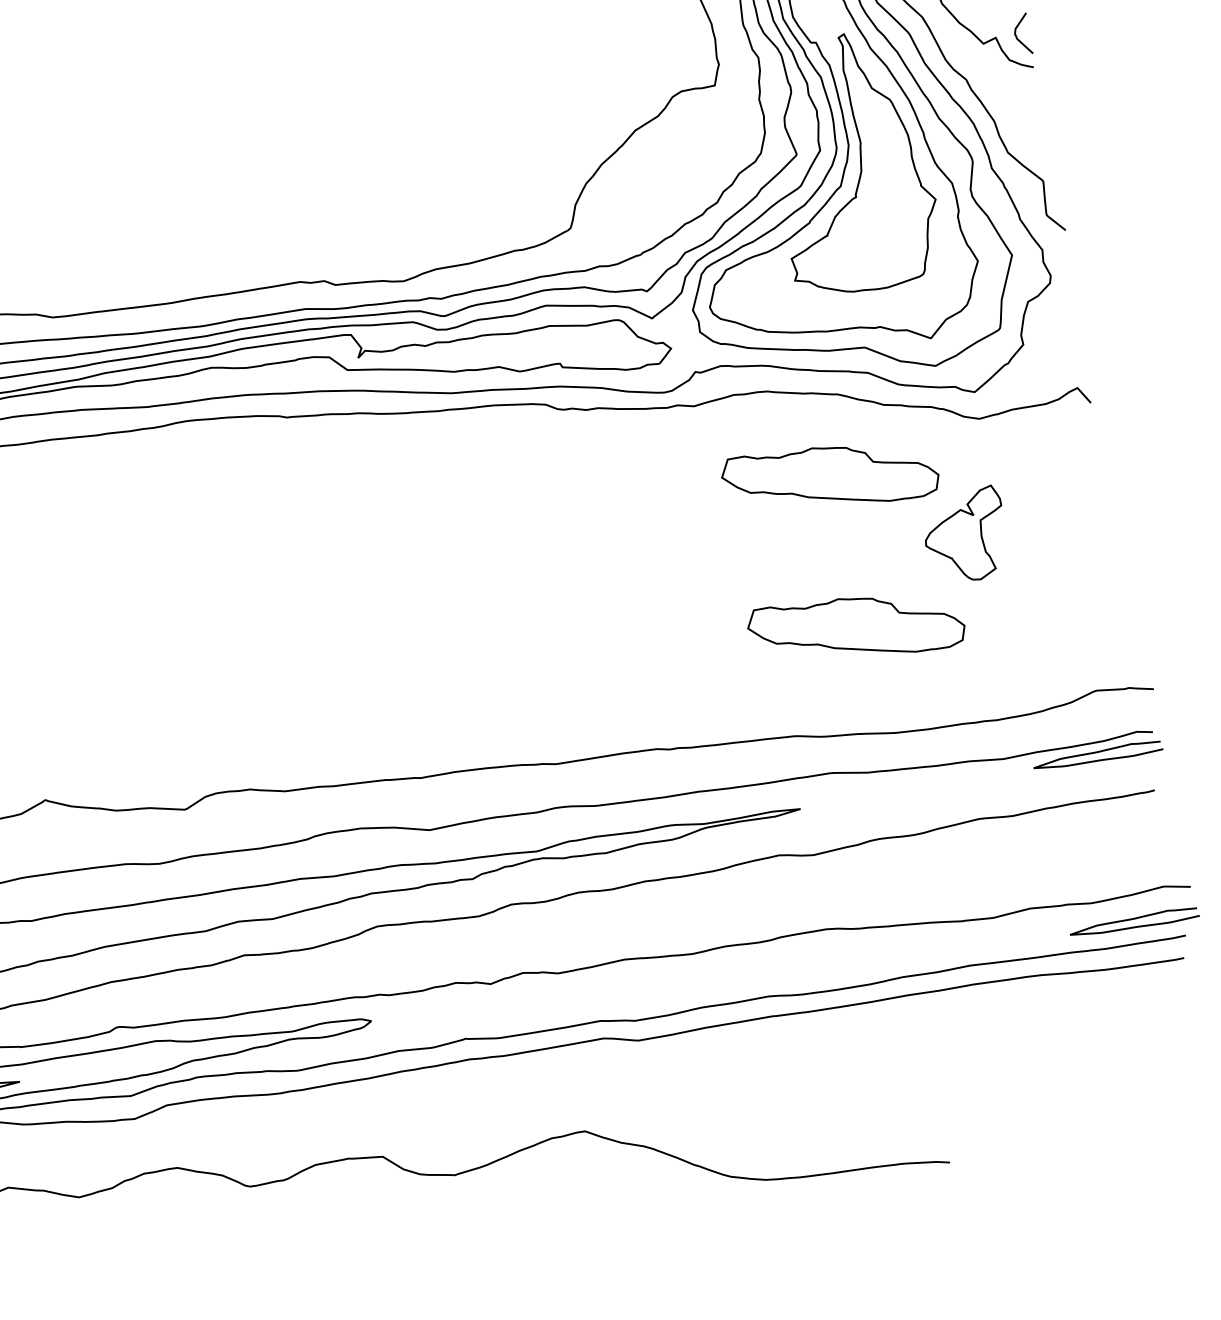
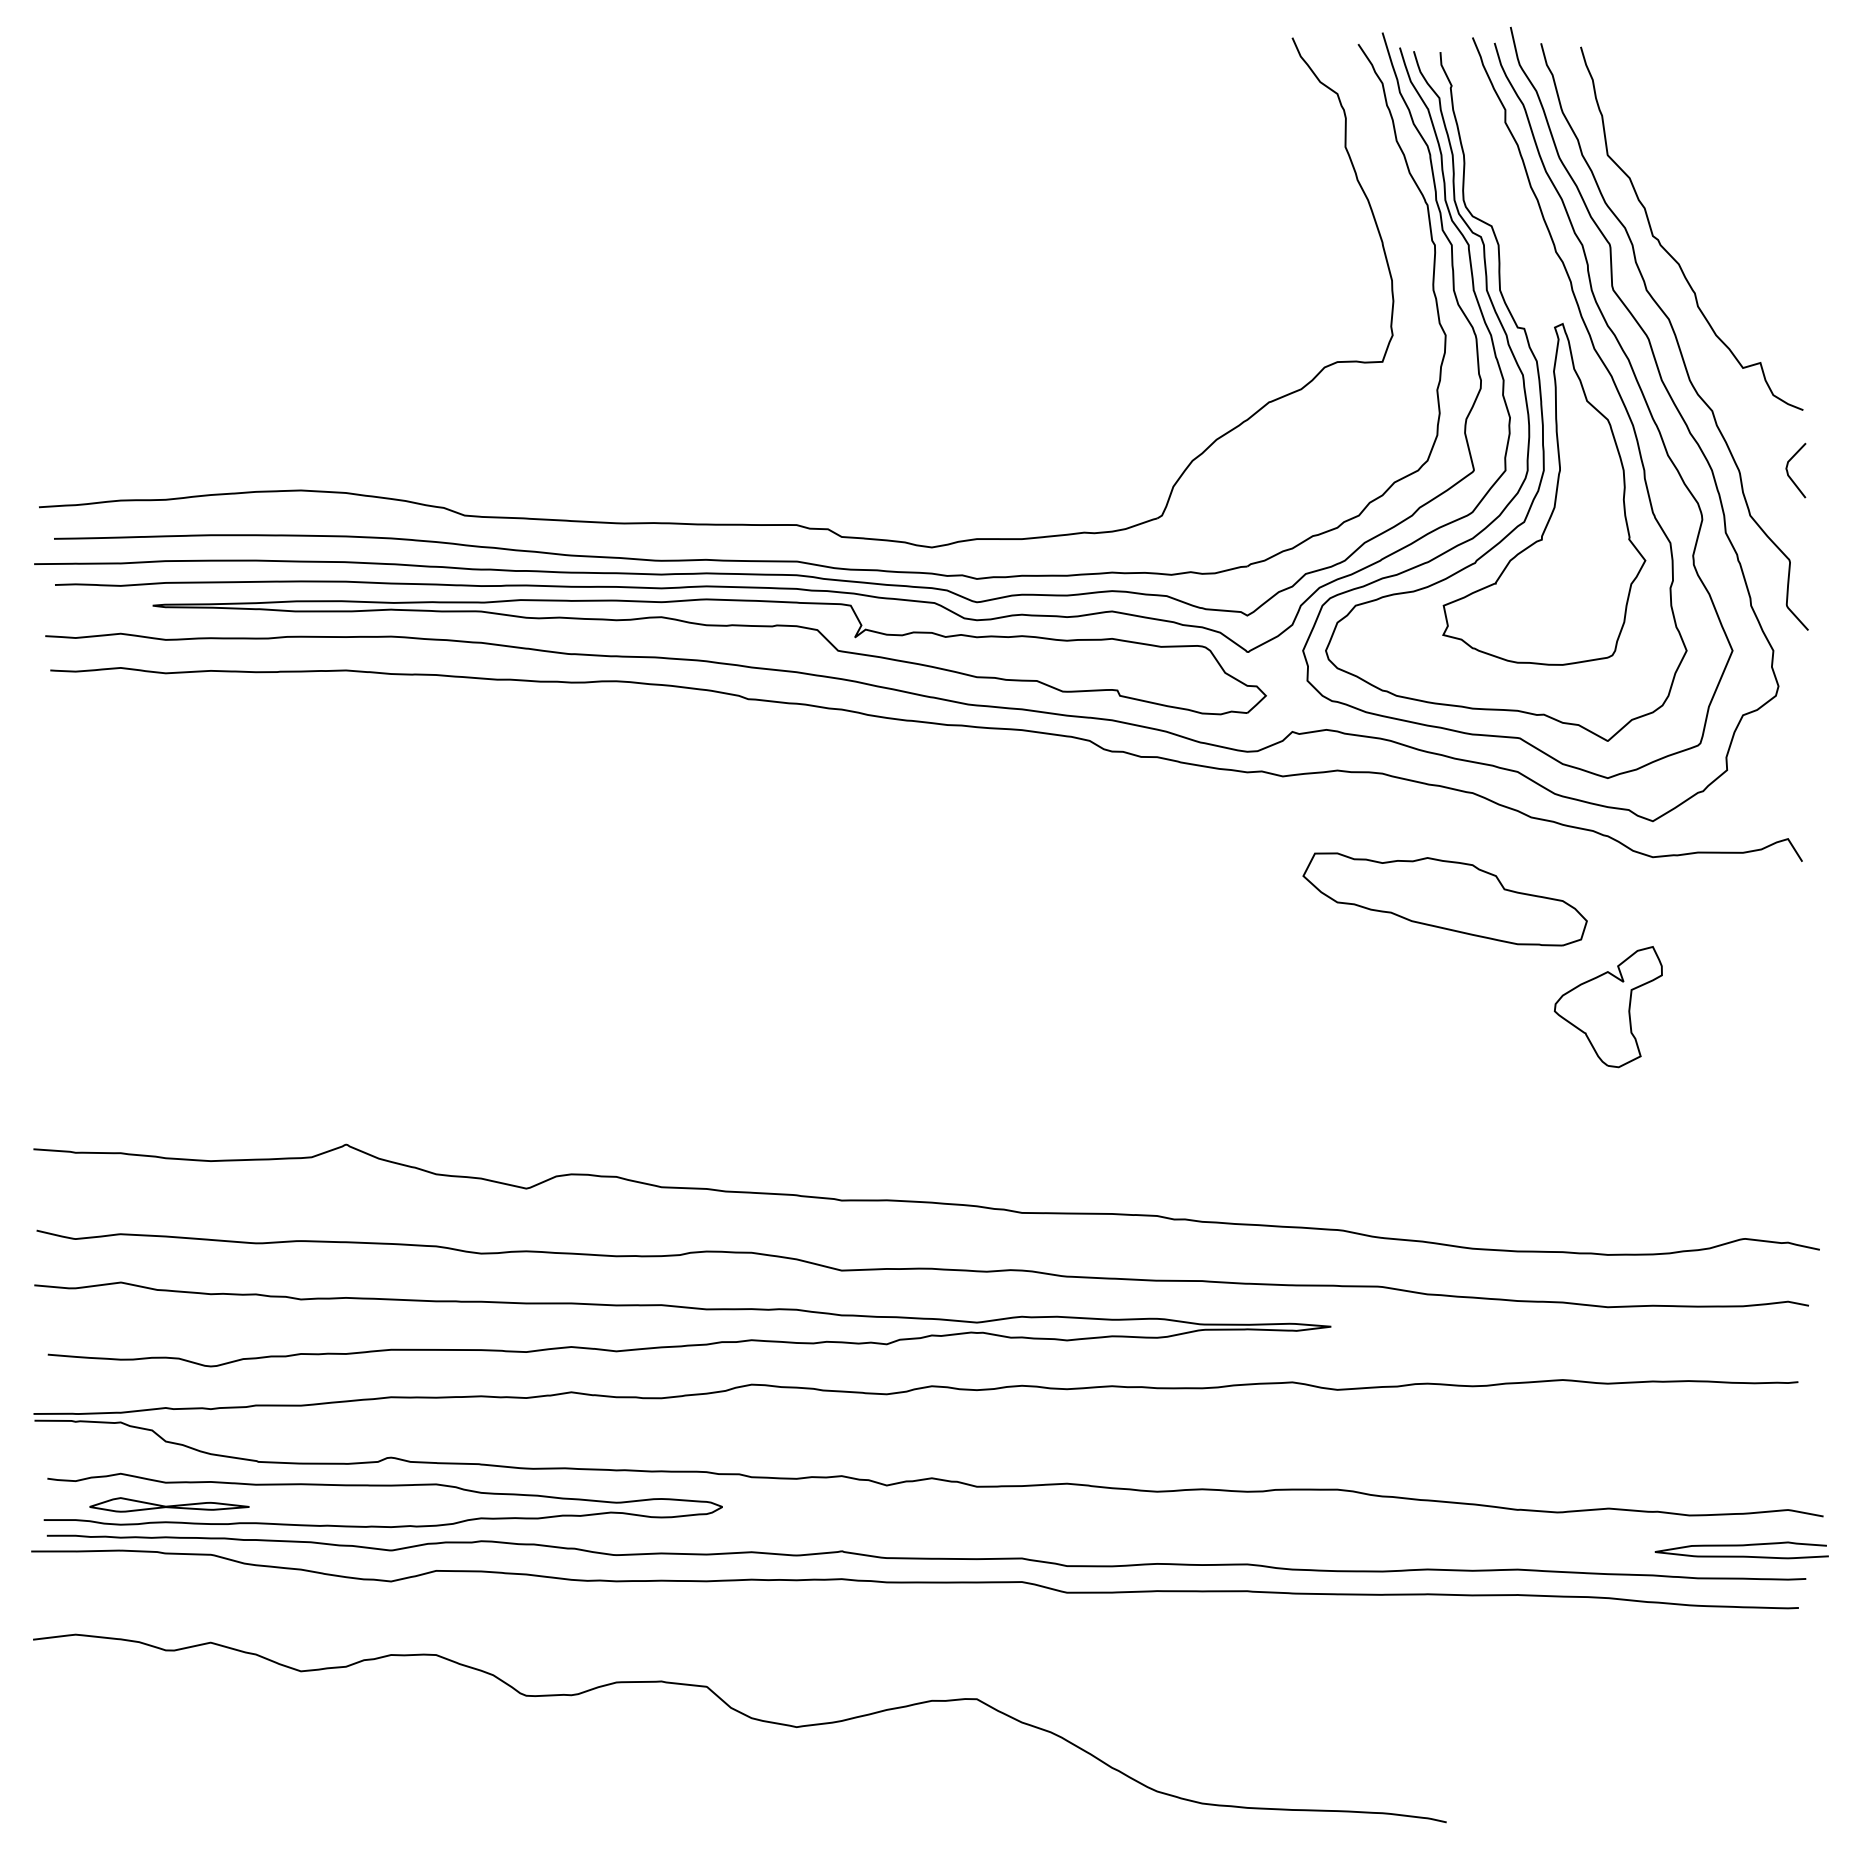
curve: (1016, 36) -> (1788, 471), moved
part: (855, 627) -> (1444, 1102), removed
curve: (1097, 753) -> (1731, 1320), removed

